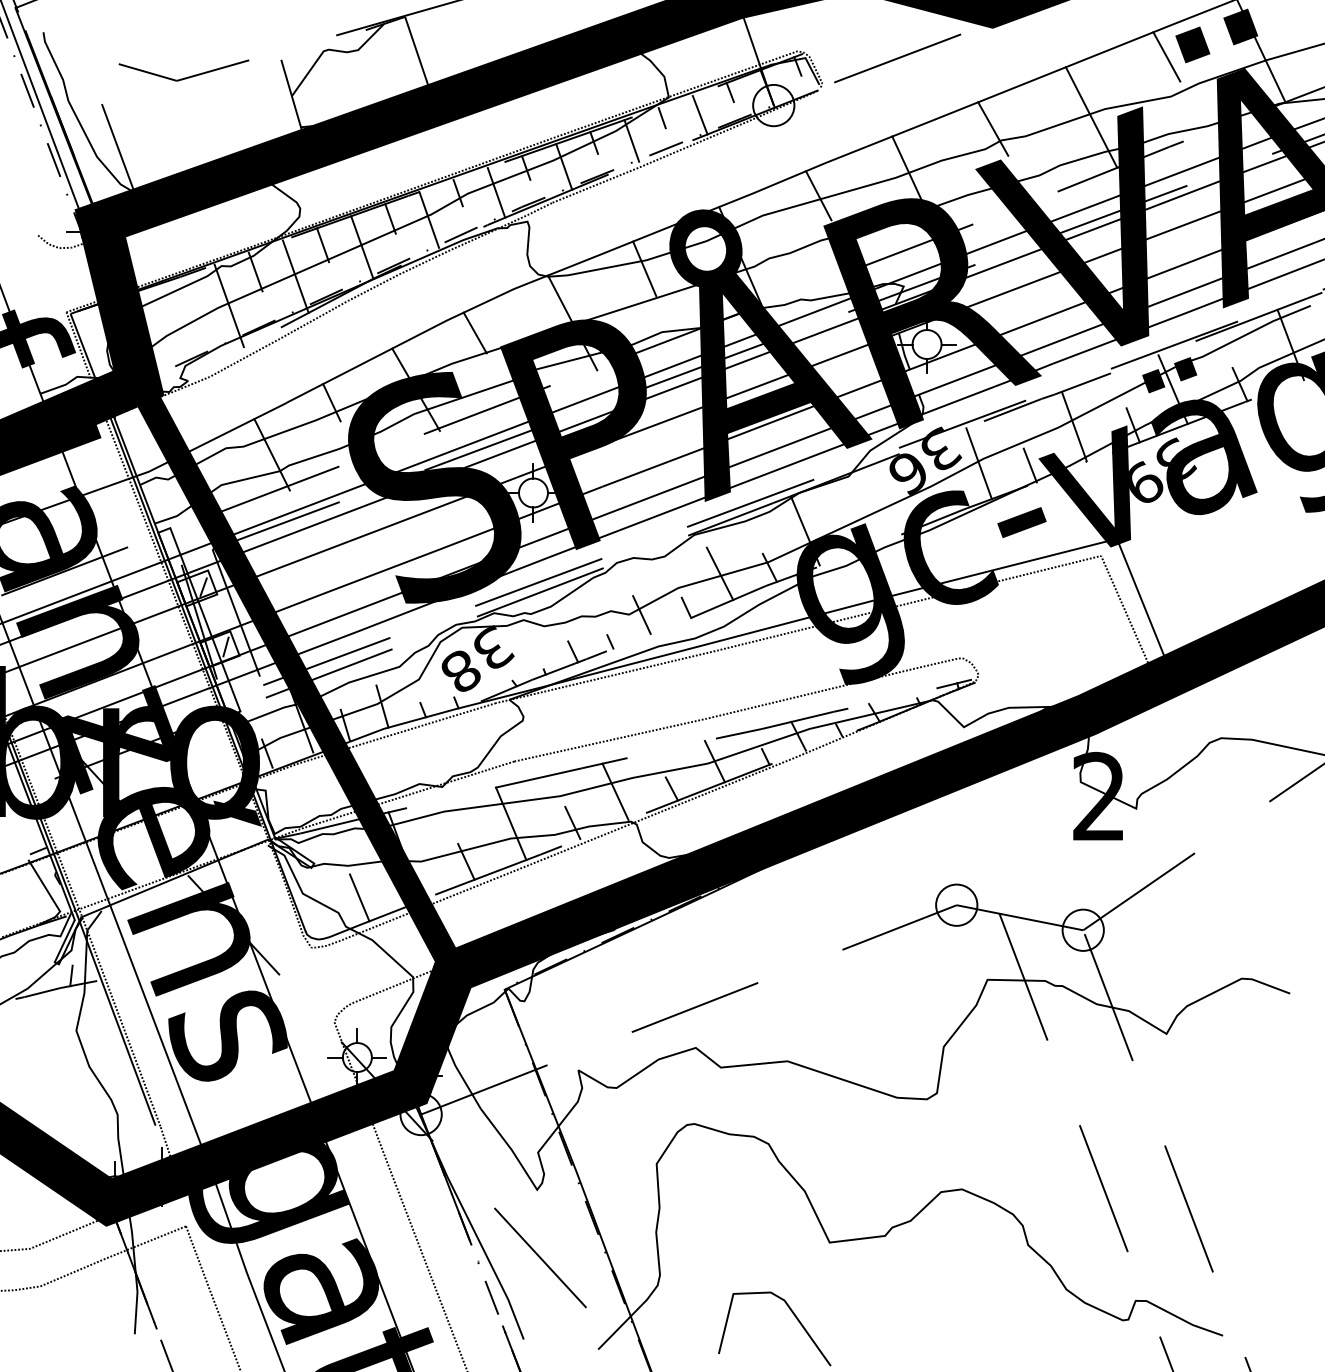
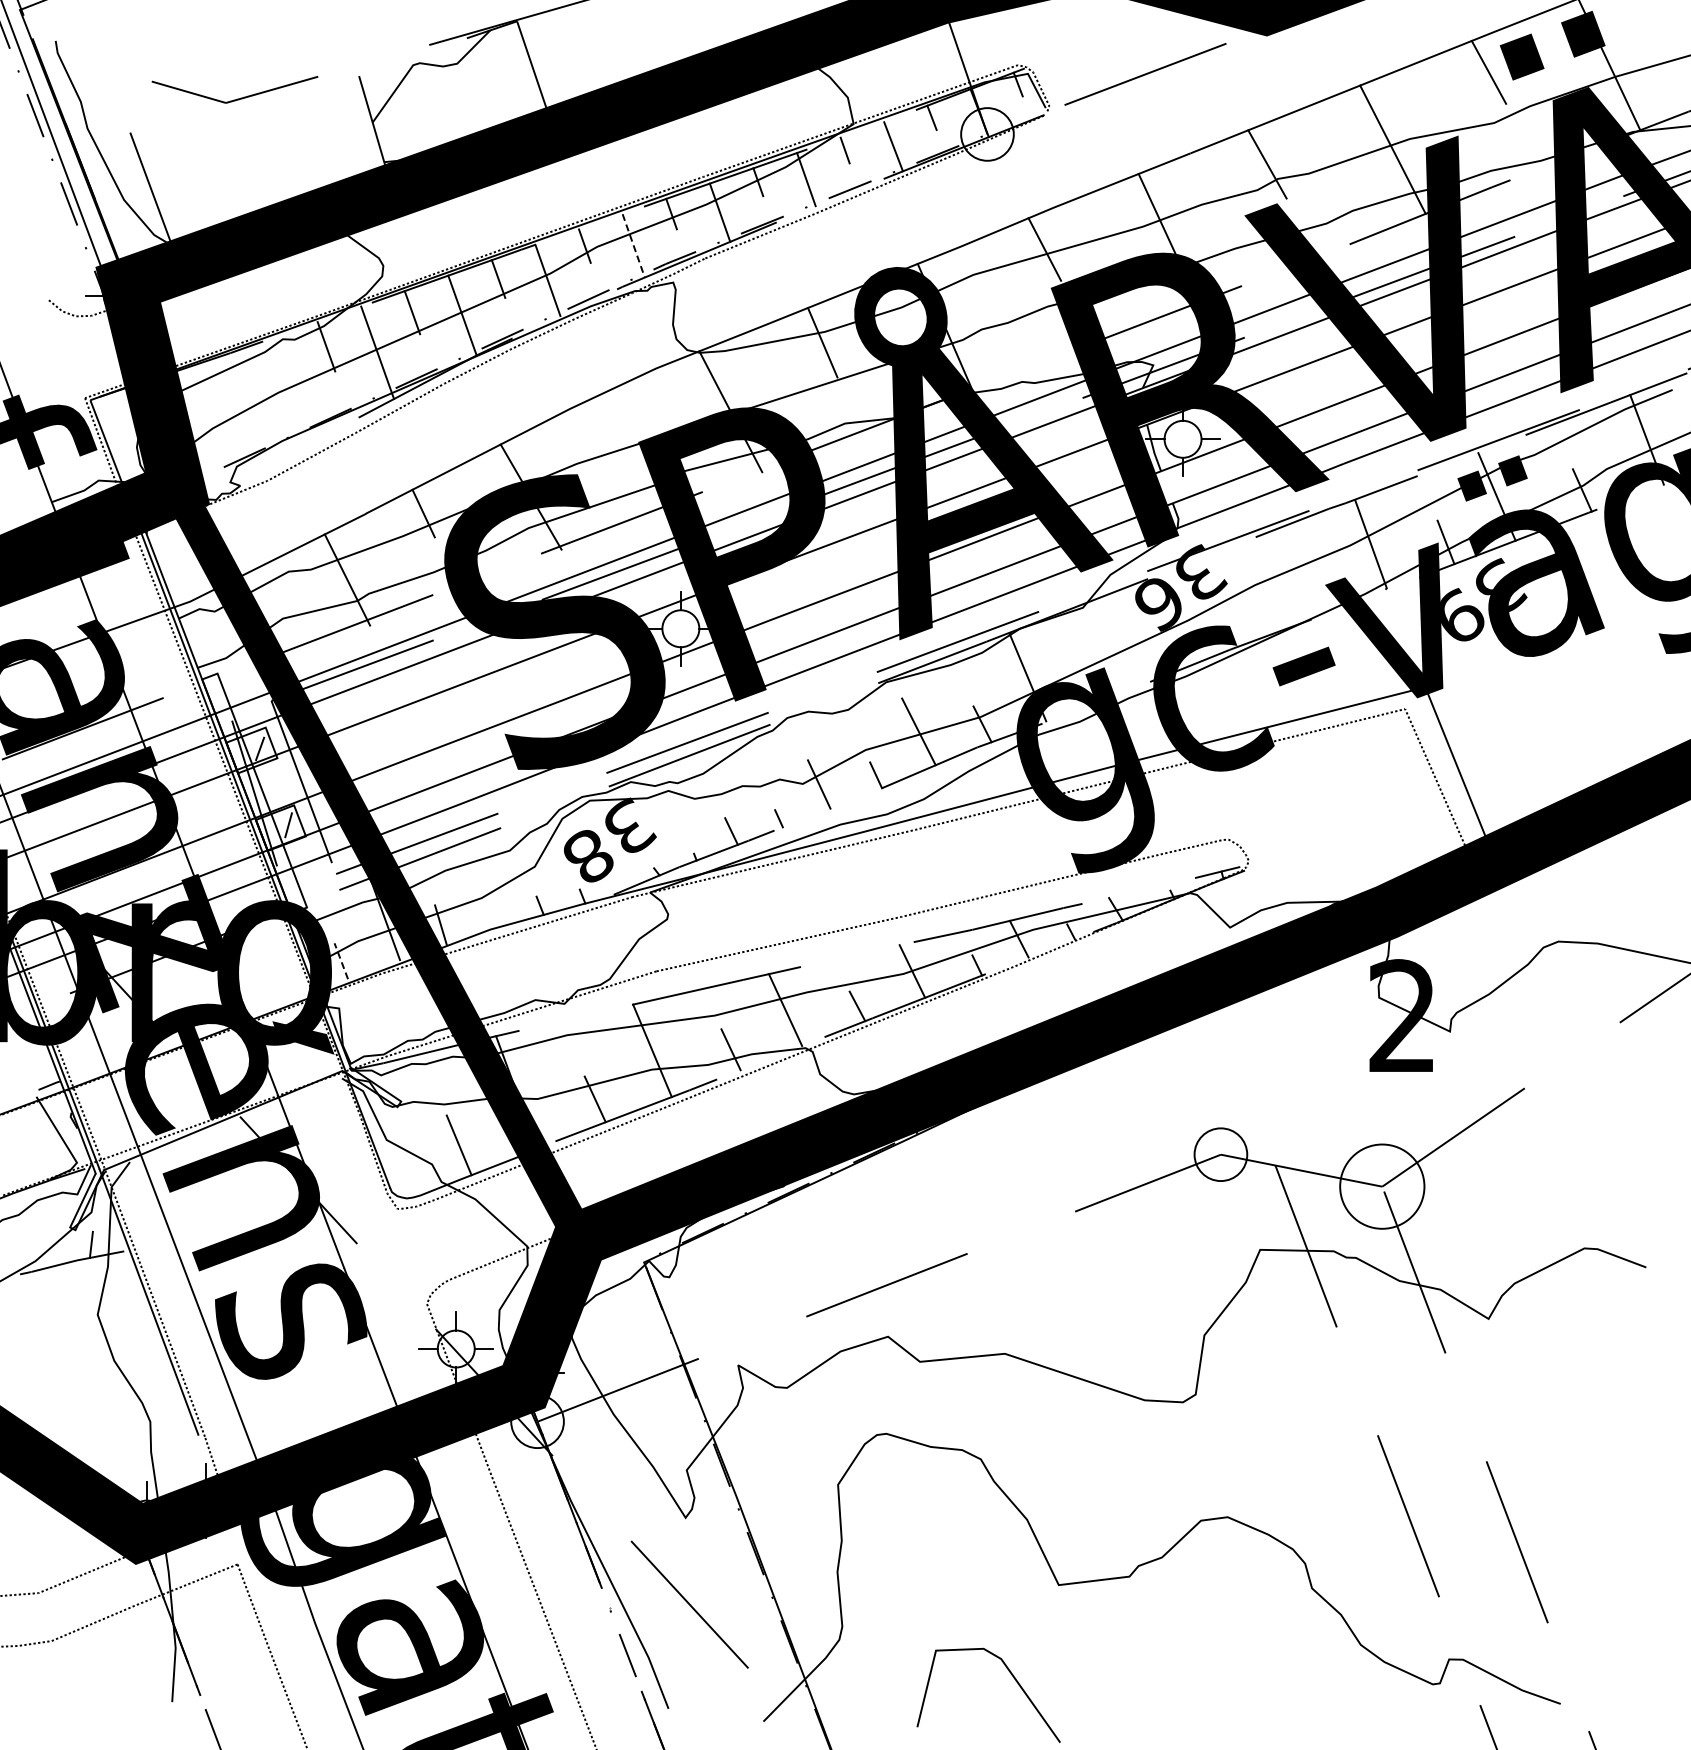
line: (496, 192) -> (633, 245), solid -> dashed
line: (229, 305) -> (292, 389), removed
line: (475, 332) -> (606, 424), removed
line: (979, 463) -> (1249, 591), removed
line: (1030, 465) -> (1314, 593), removed
line: (381, 706) -> (487, 901), removed
line: (267, 753) -> (341, 960), solid -> dashed
circle: (1082, 930) -> (1381, 1186), size x1.6

